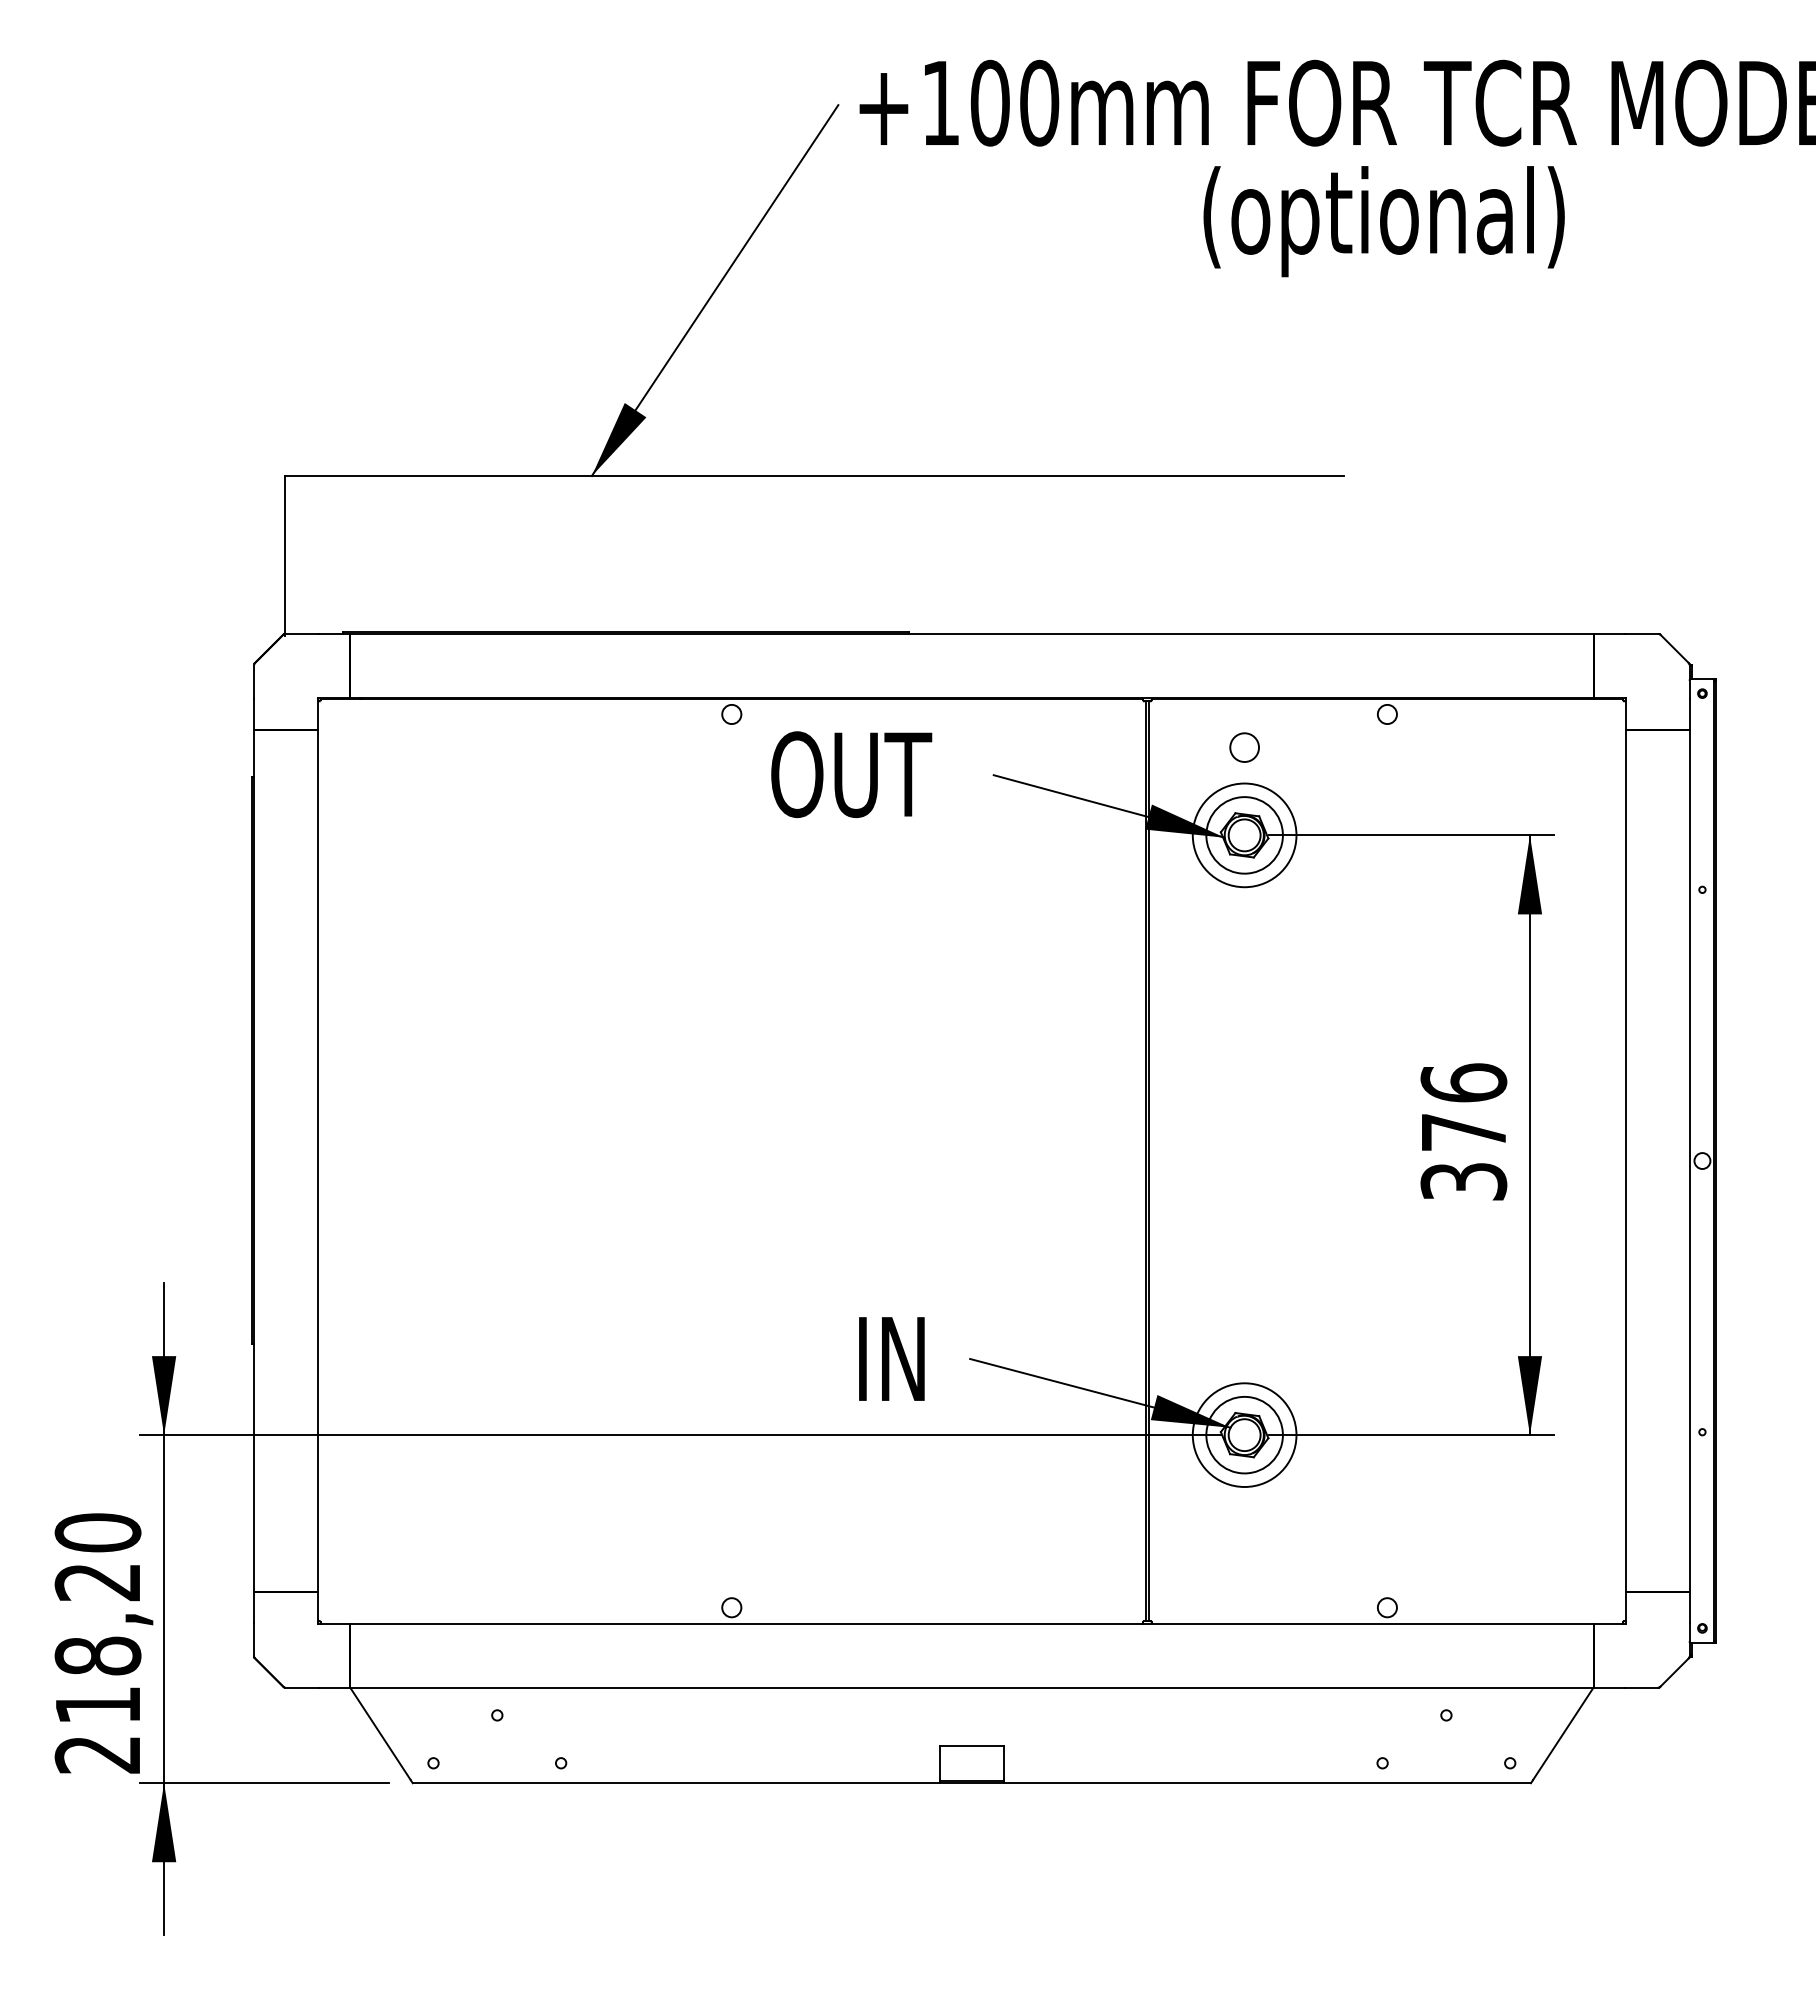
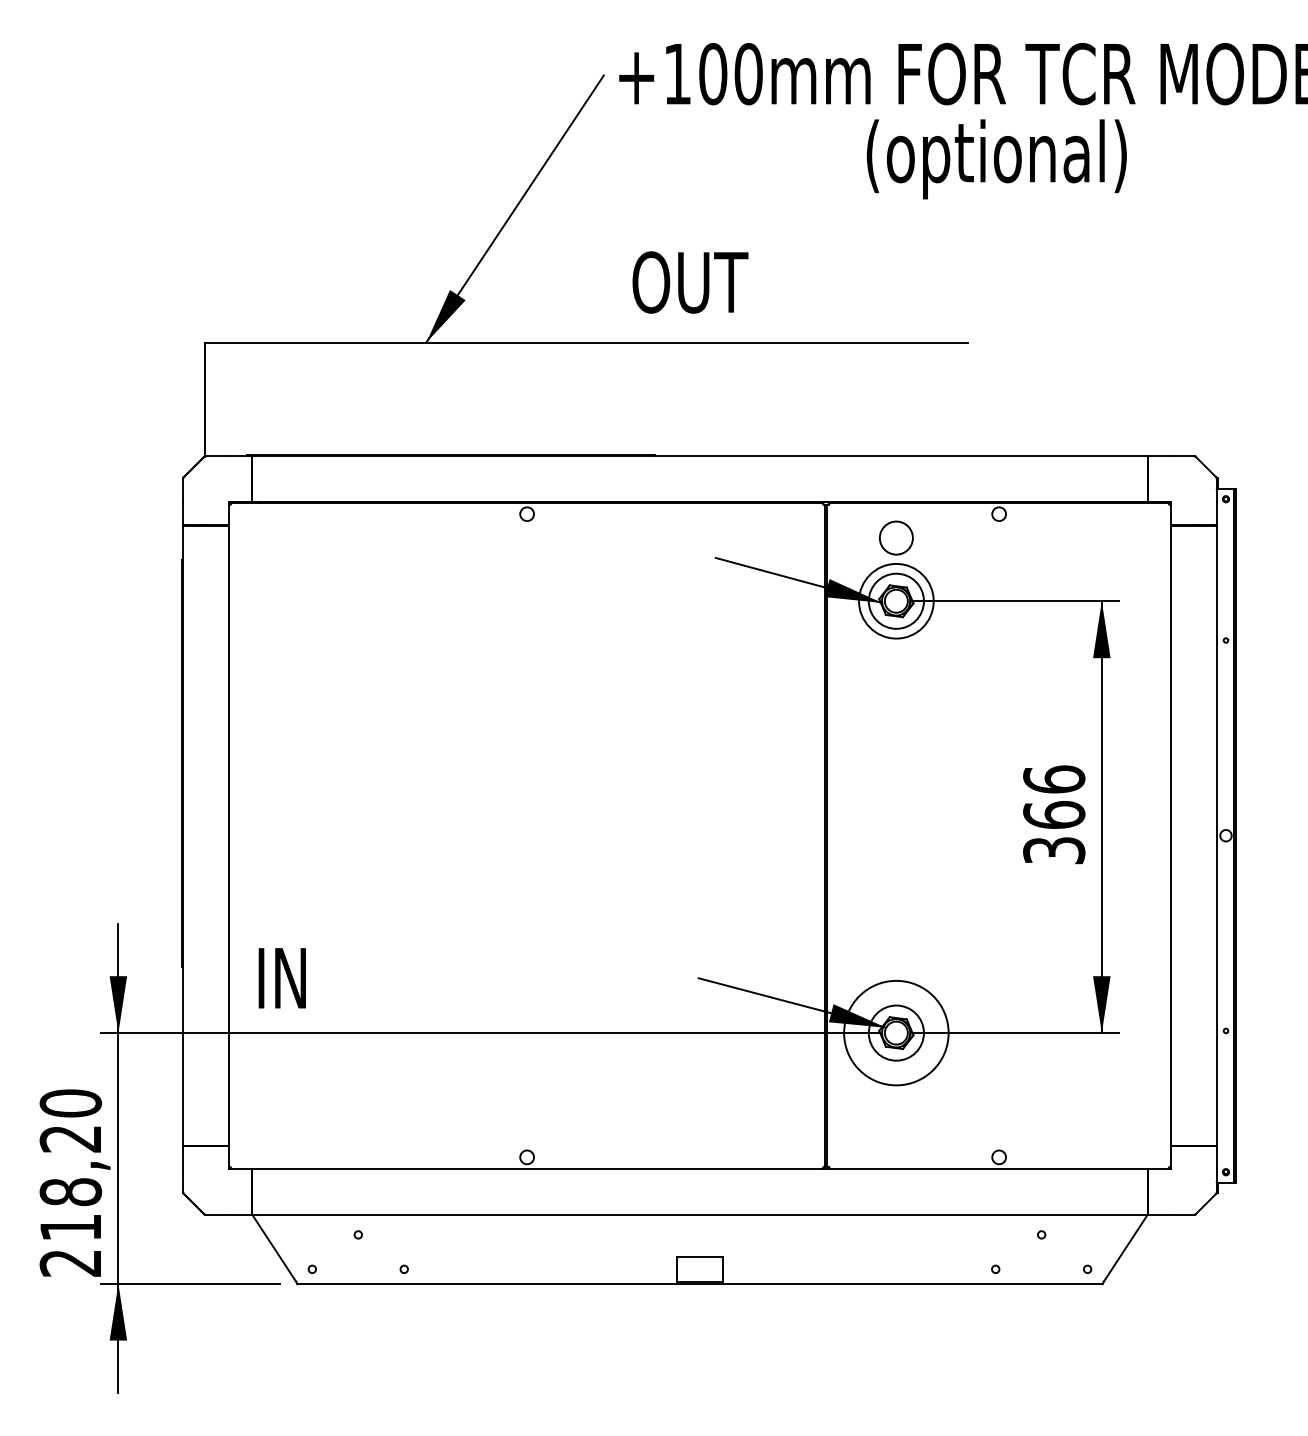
circle: (1244, 747) -> (896, 538), size x1.6
text: (851, 774) -> (690, 282), moved
text: (1463, 1131) -> (1053, 814), 376 -> 366
text: (891, 1358) -> (282, 977), moved
circle: (1244, 1434) -> (896, 1032), size x1.4

